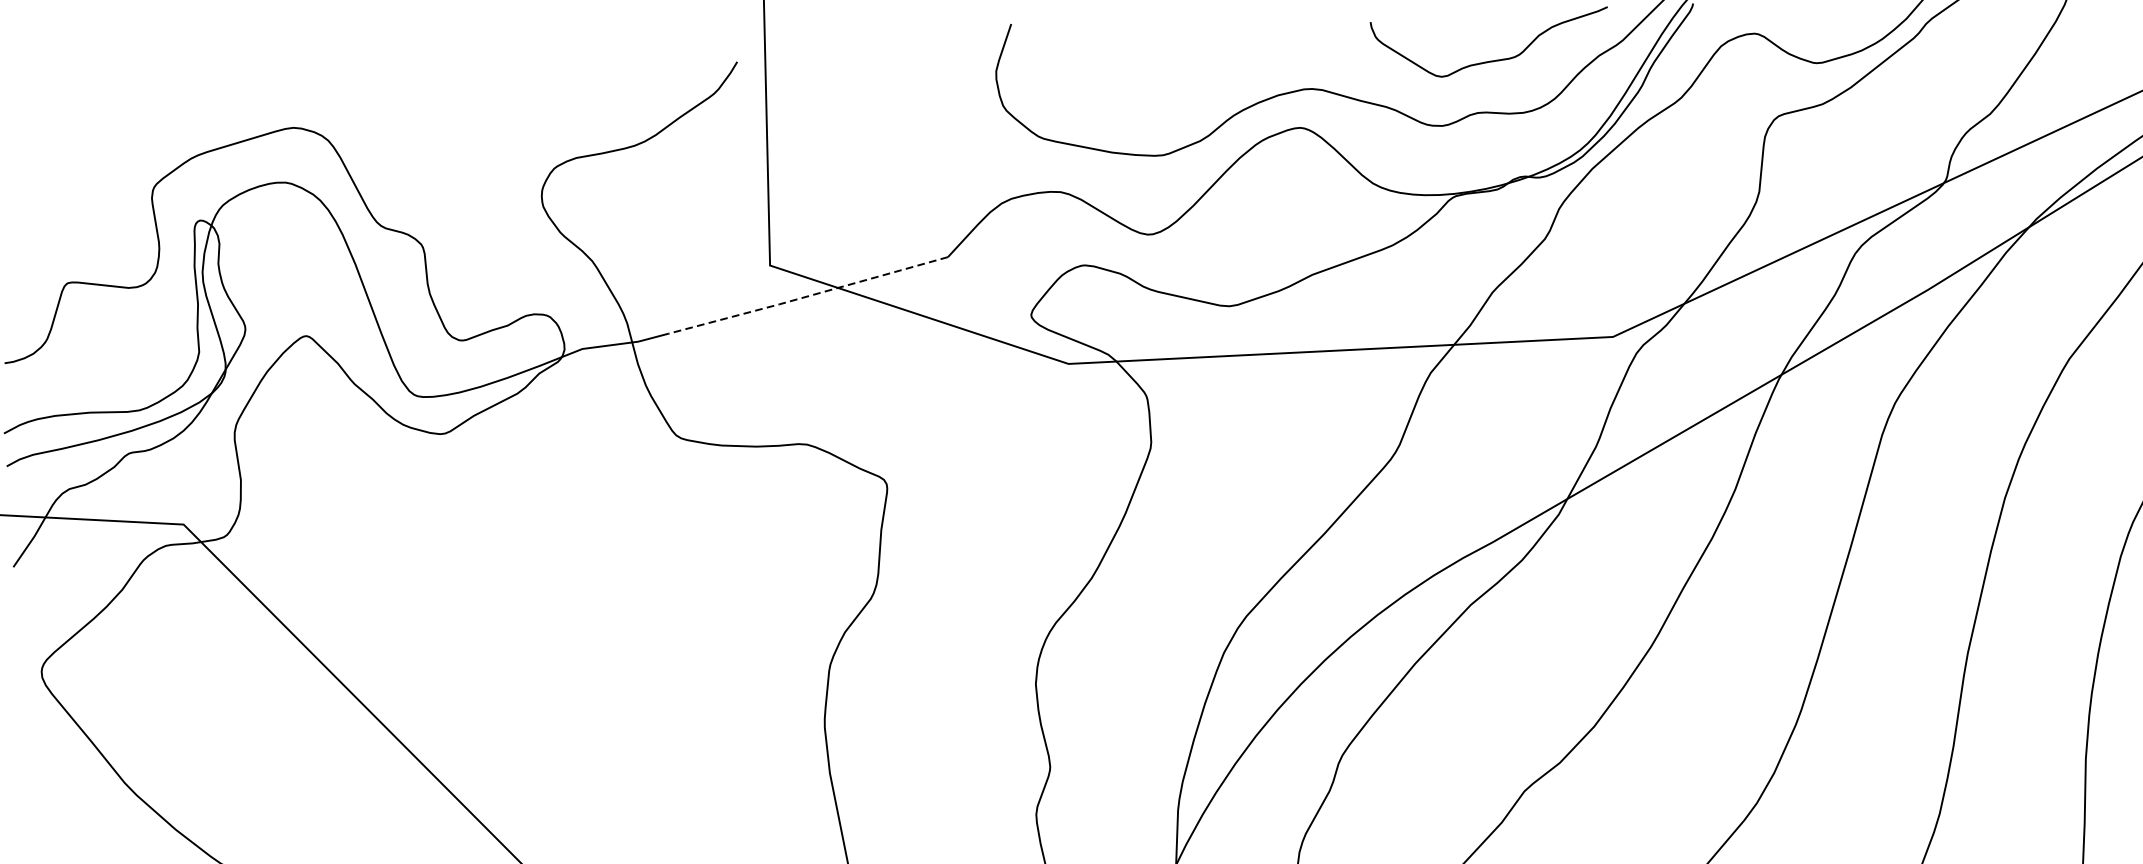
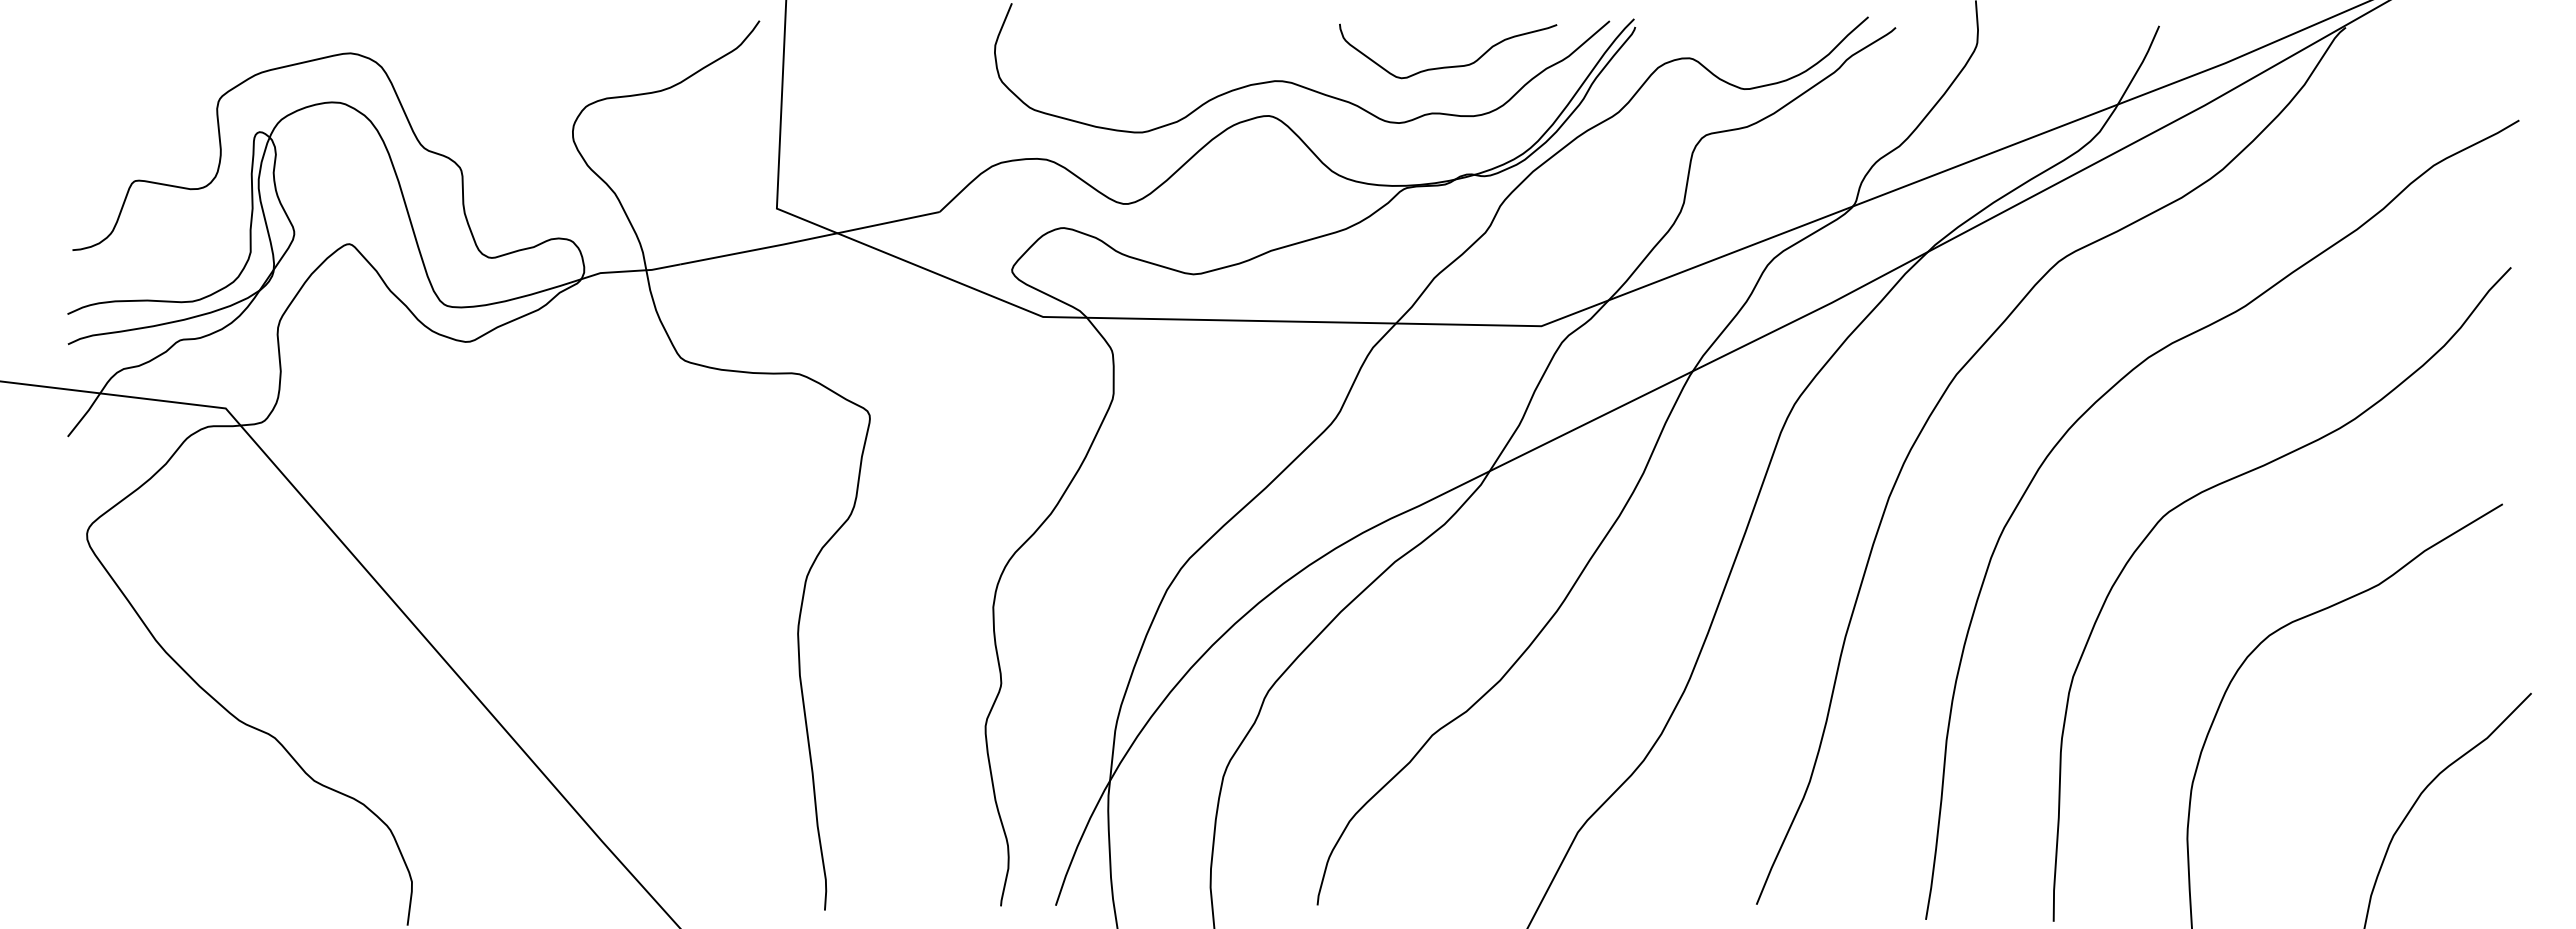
line: (807, 296) -> (809, 239), dashed -> solid

